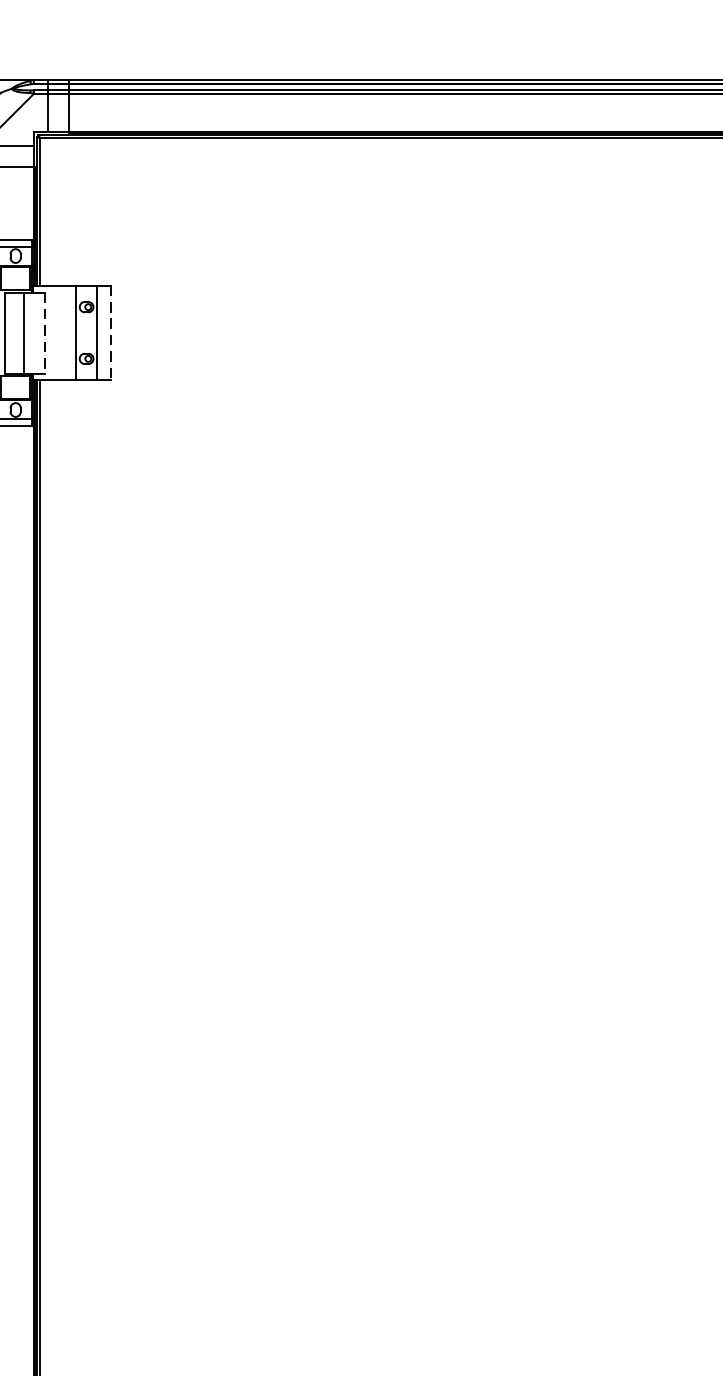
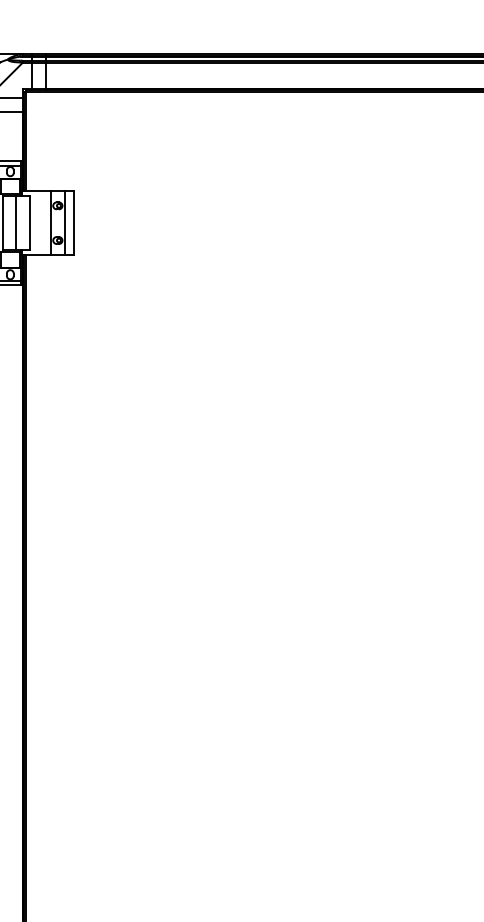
line: (44, 333) -> (29, 223), dashed -> solid
line: (111, 333) -> (74, 223), dashed -> solid

